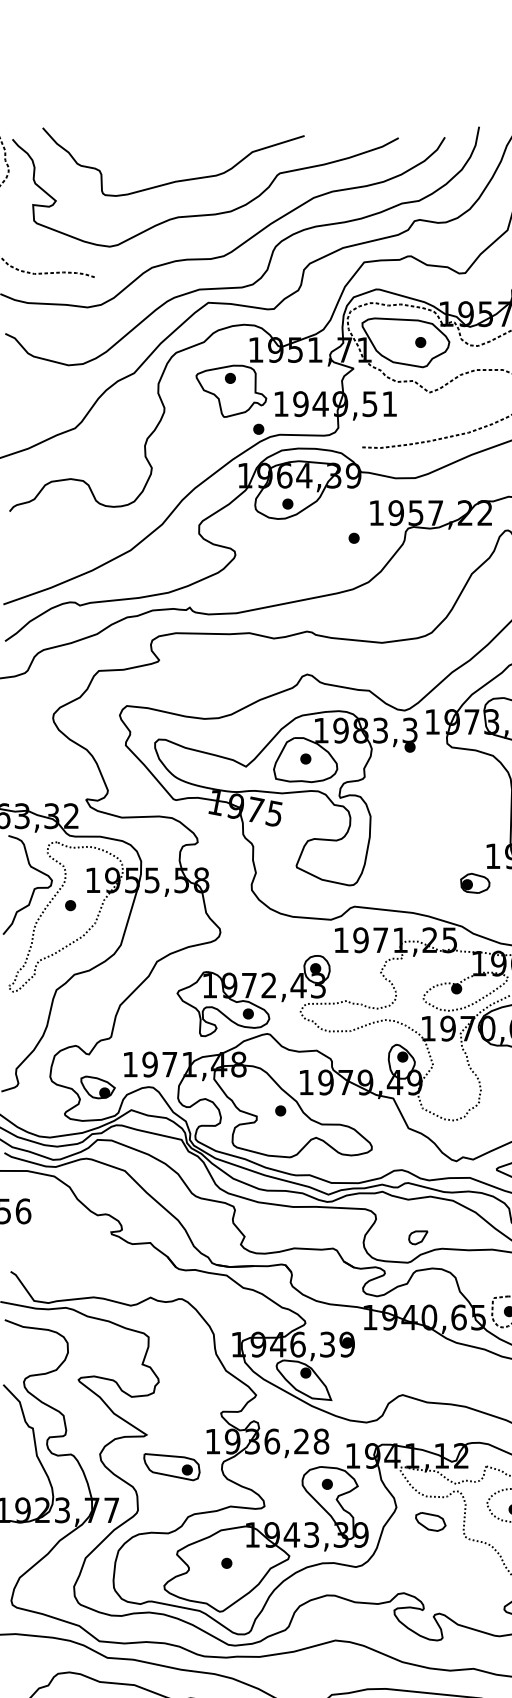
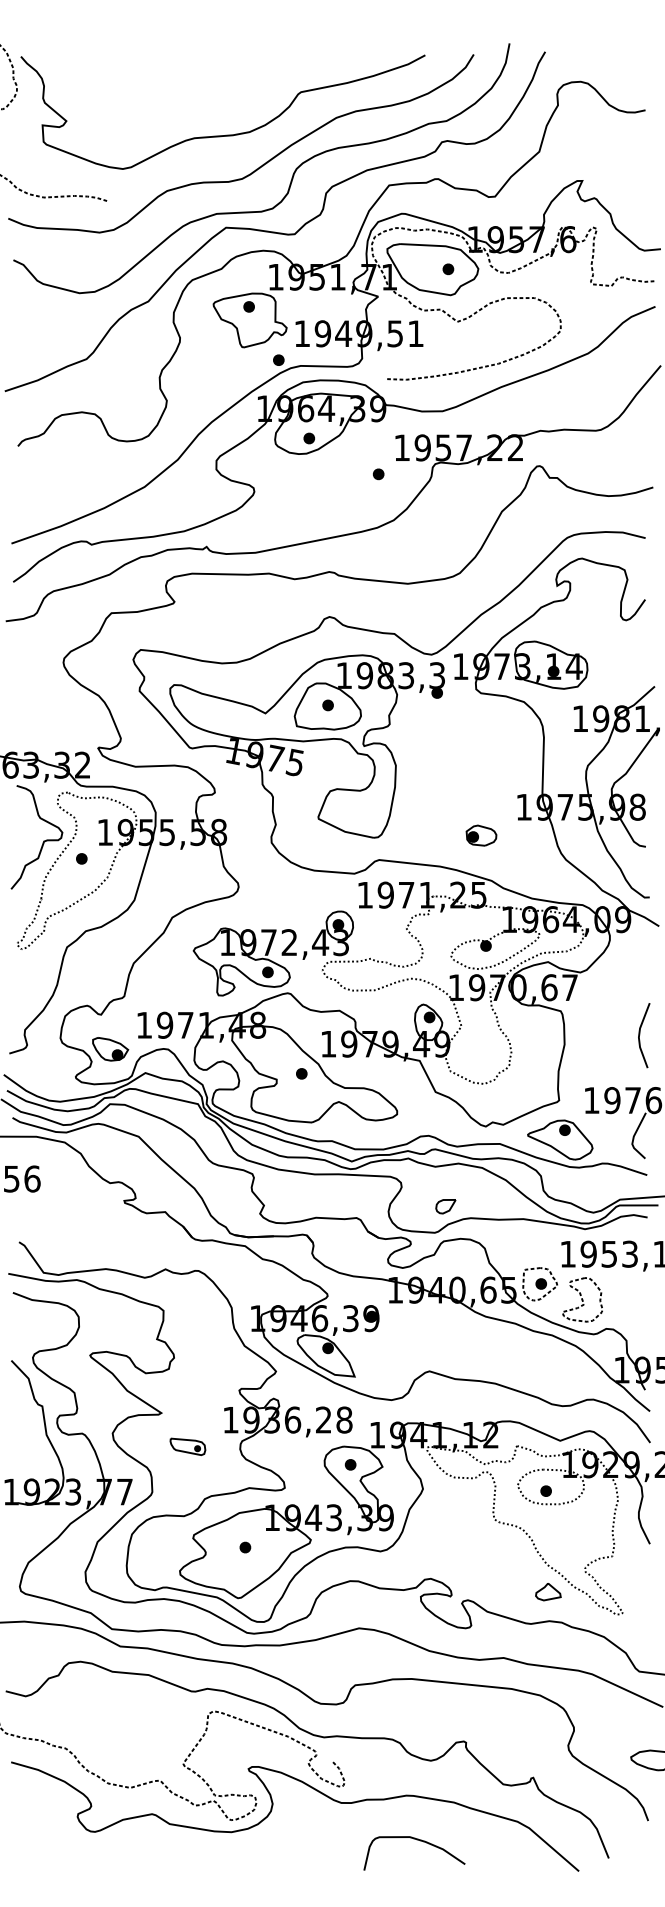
curve: (177, 180) -> (193, 99), removed
part: (475, 883) -> (481, 835), moved
part: (171, 1466) -> (187, 1446), size x0.6
part: (430, 1521) -> (458, 1503), removed

